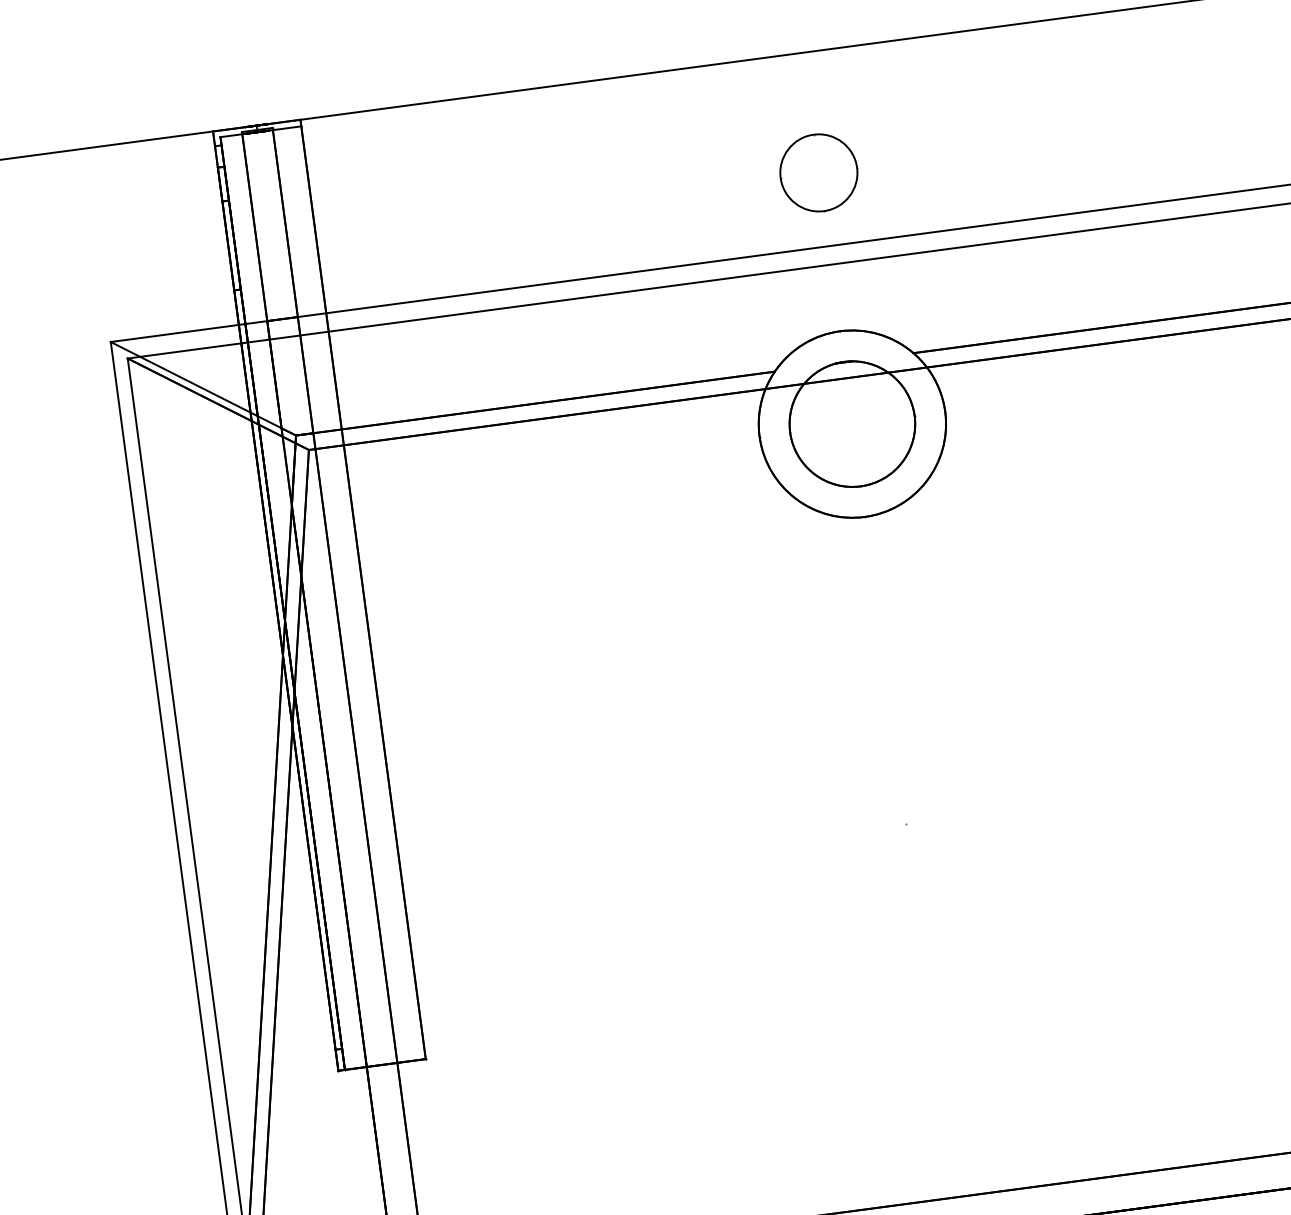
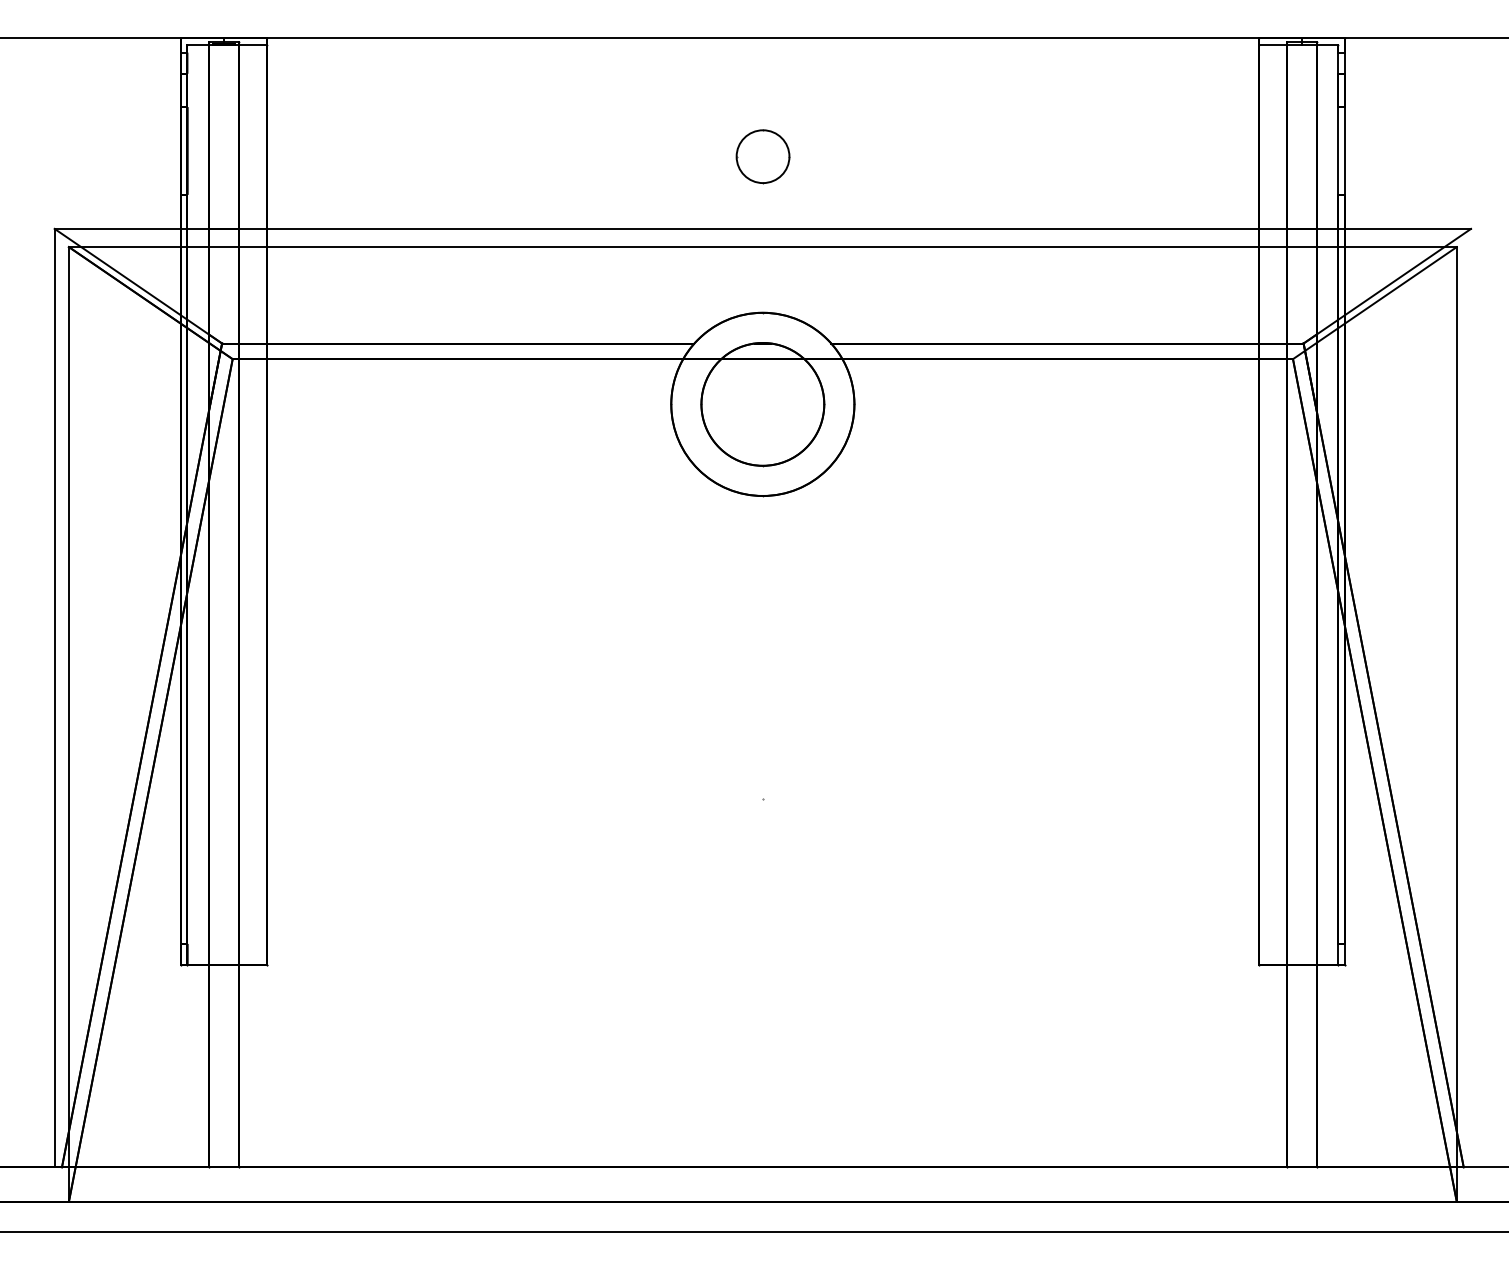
part: (819, 172) -> (763, 156), size x0.7

